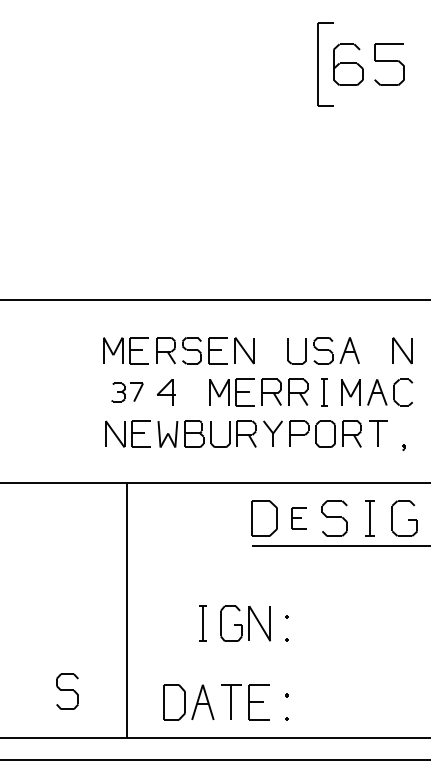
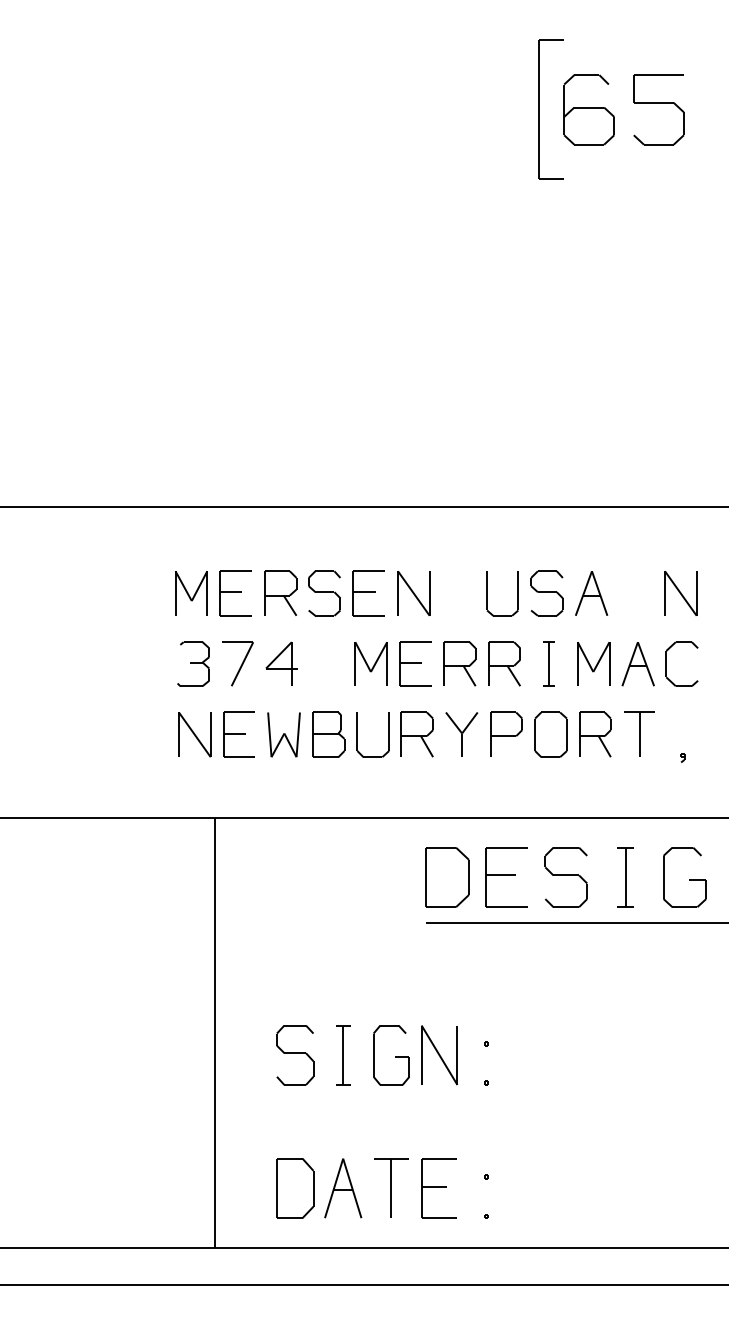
part: (127, 392) -> (215, 664), size x1.43
part: (298, 518) -> (504, 877), size x1.67
part: (67, 691) -> (295, 1054), moved

